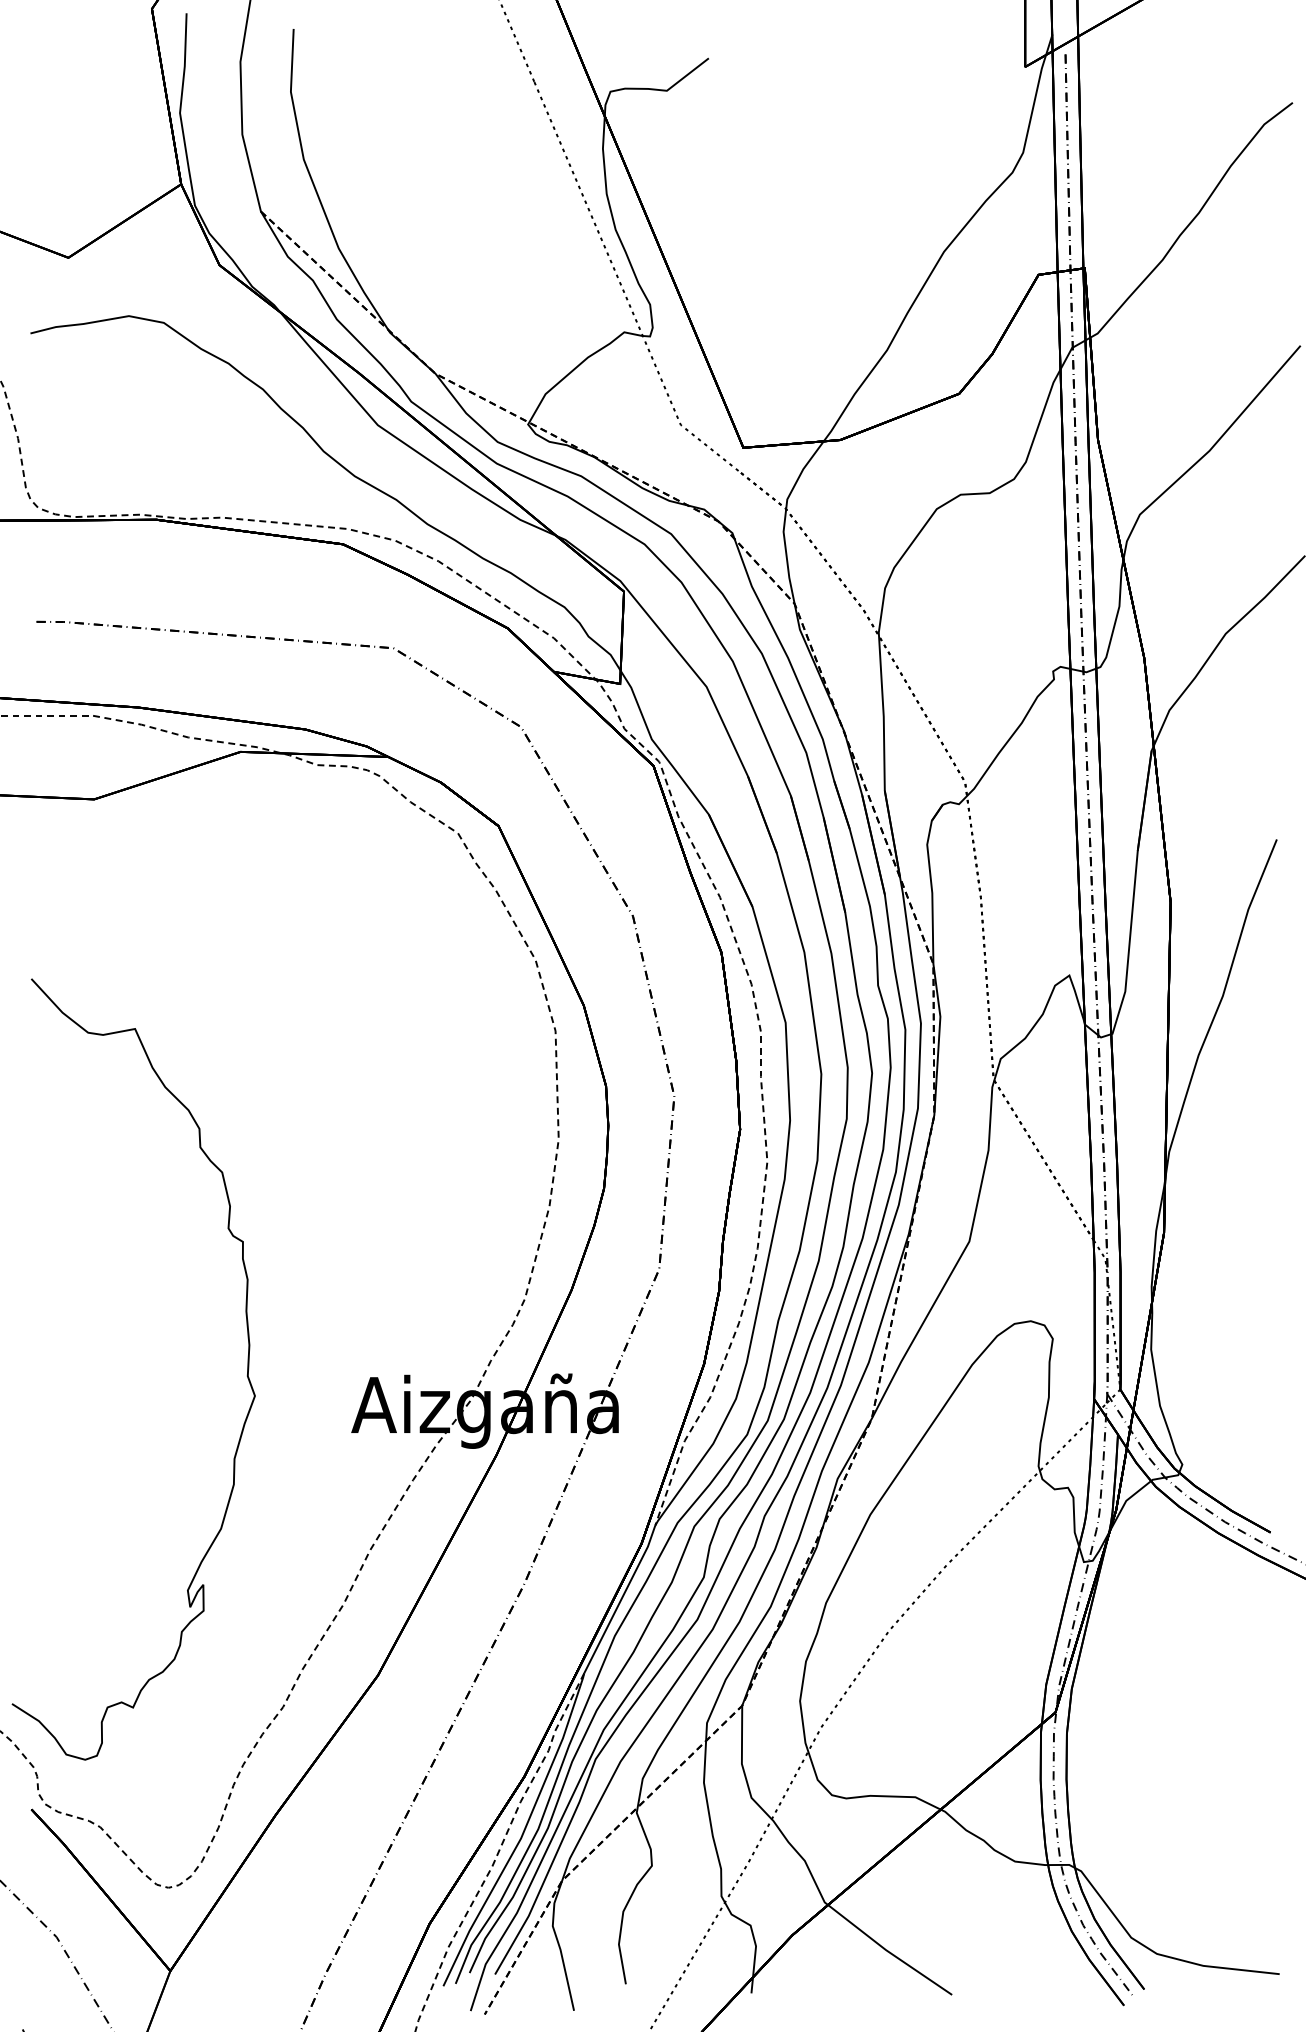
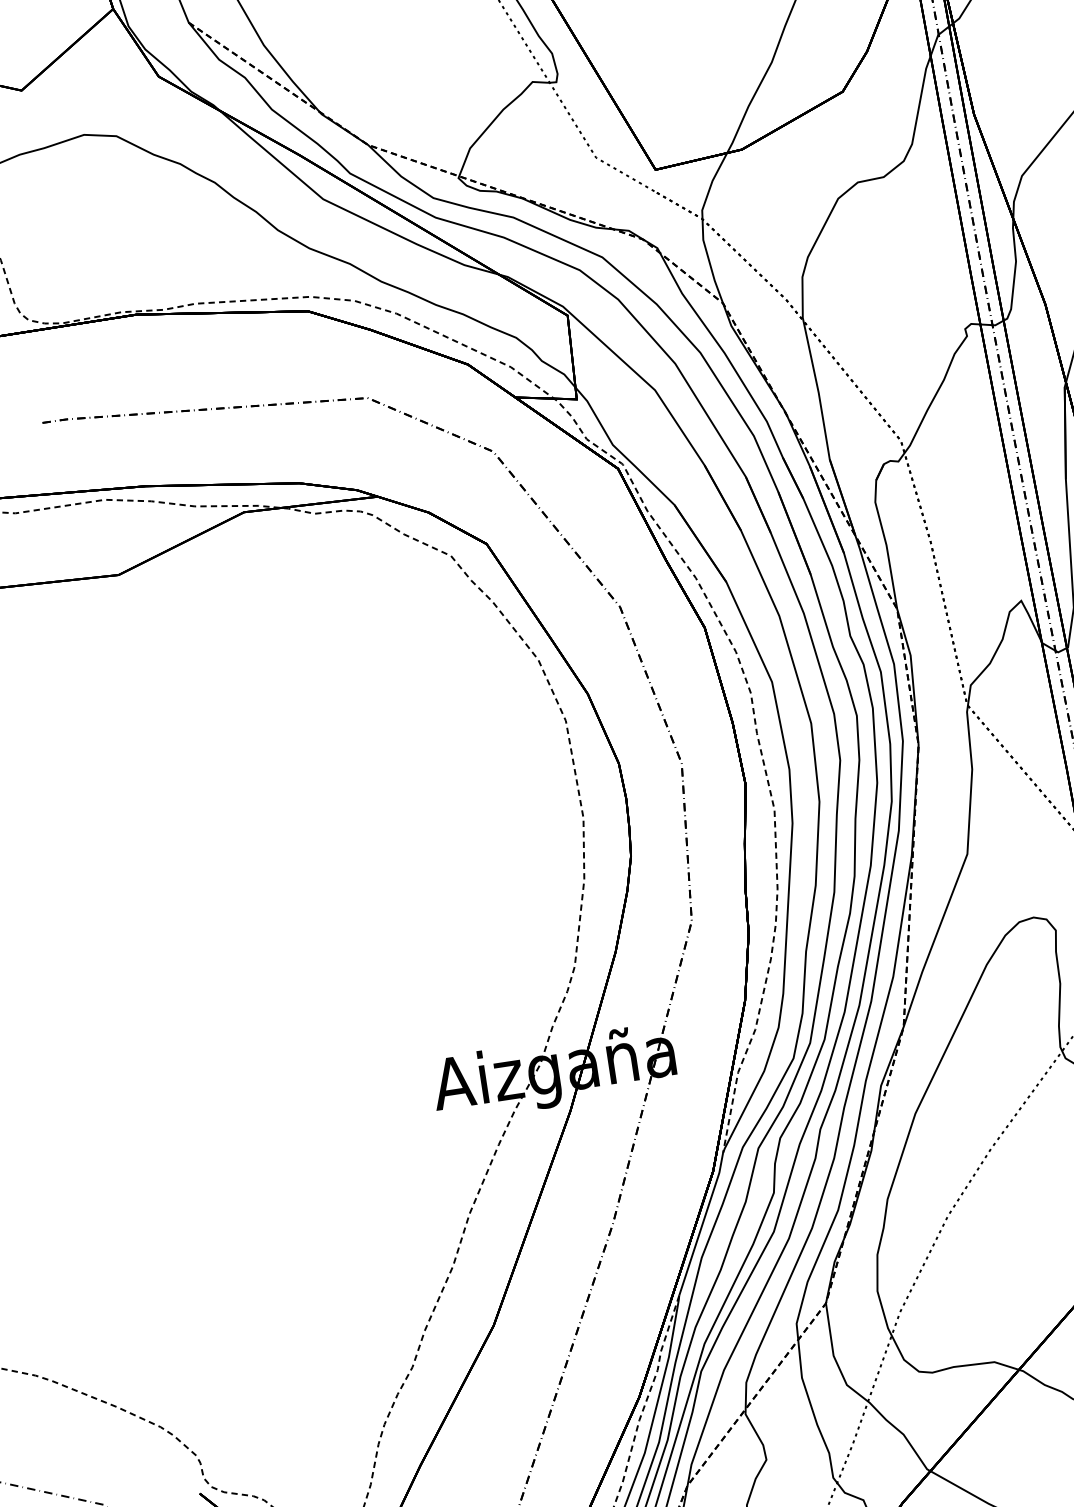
curve: (247, 1369) -> (334, 1067), removed

